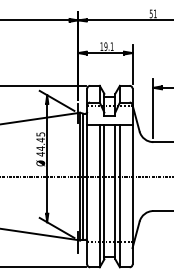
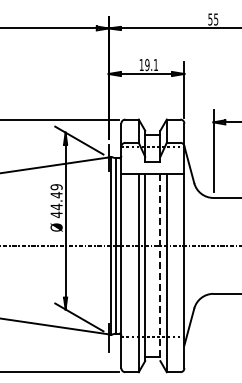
text: (155, 13) -> (216, 19), 51 -> 55
text: (40, 134) -> (56, 187), 44.45 -> 44.49
line: (115, 192) -> (160, 267), solid -> dashed

